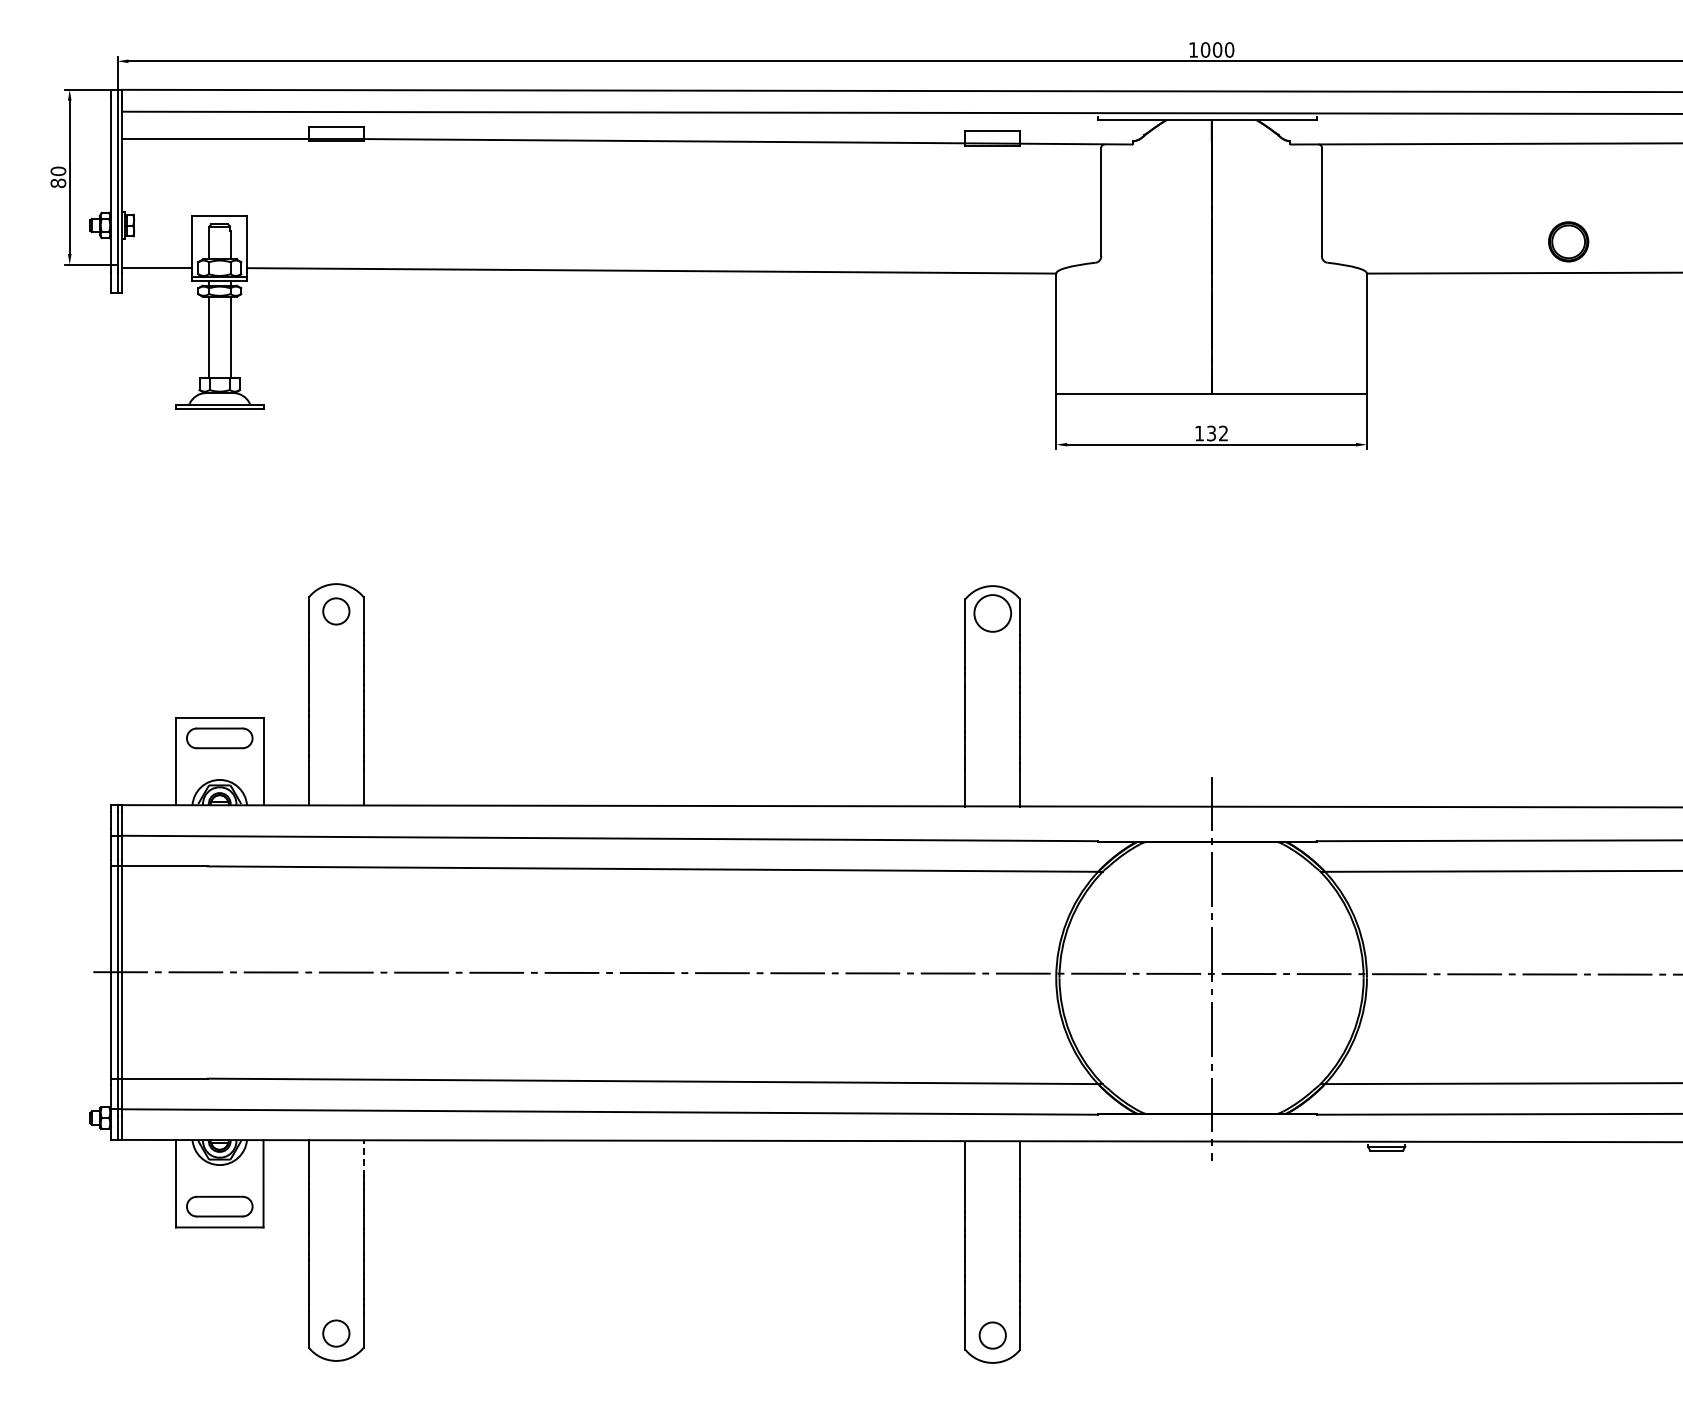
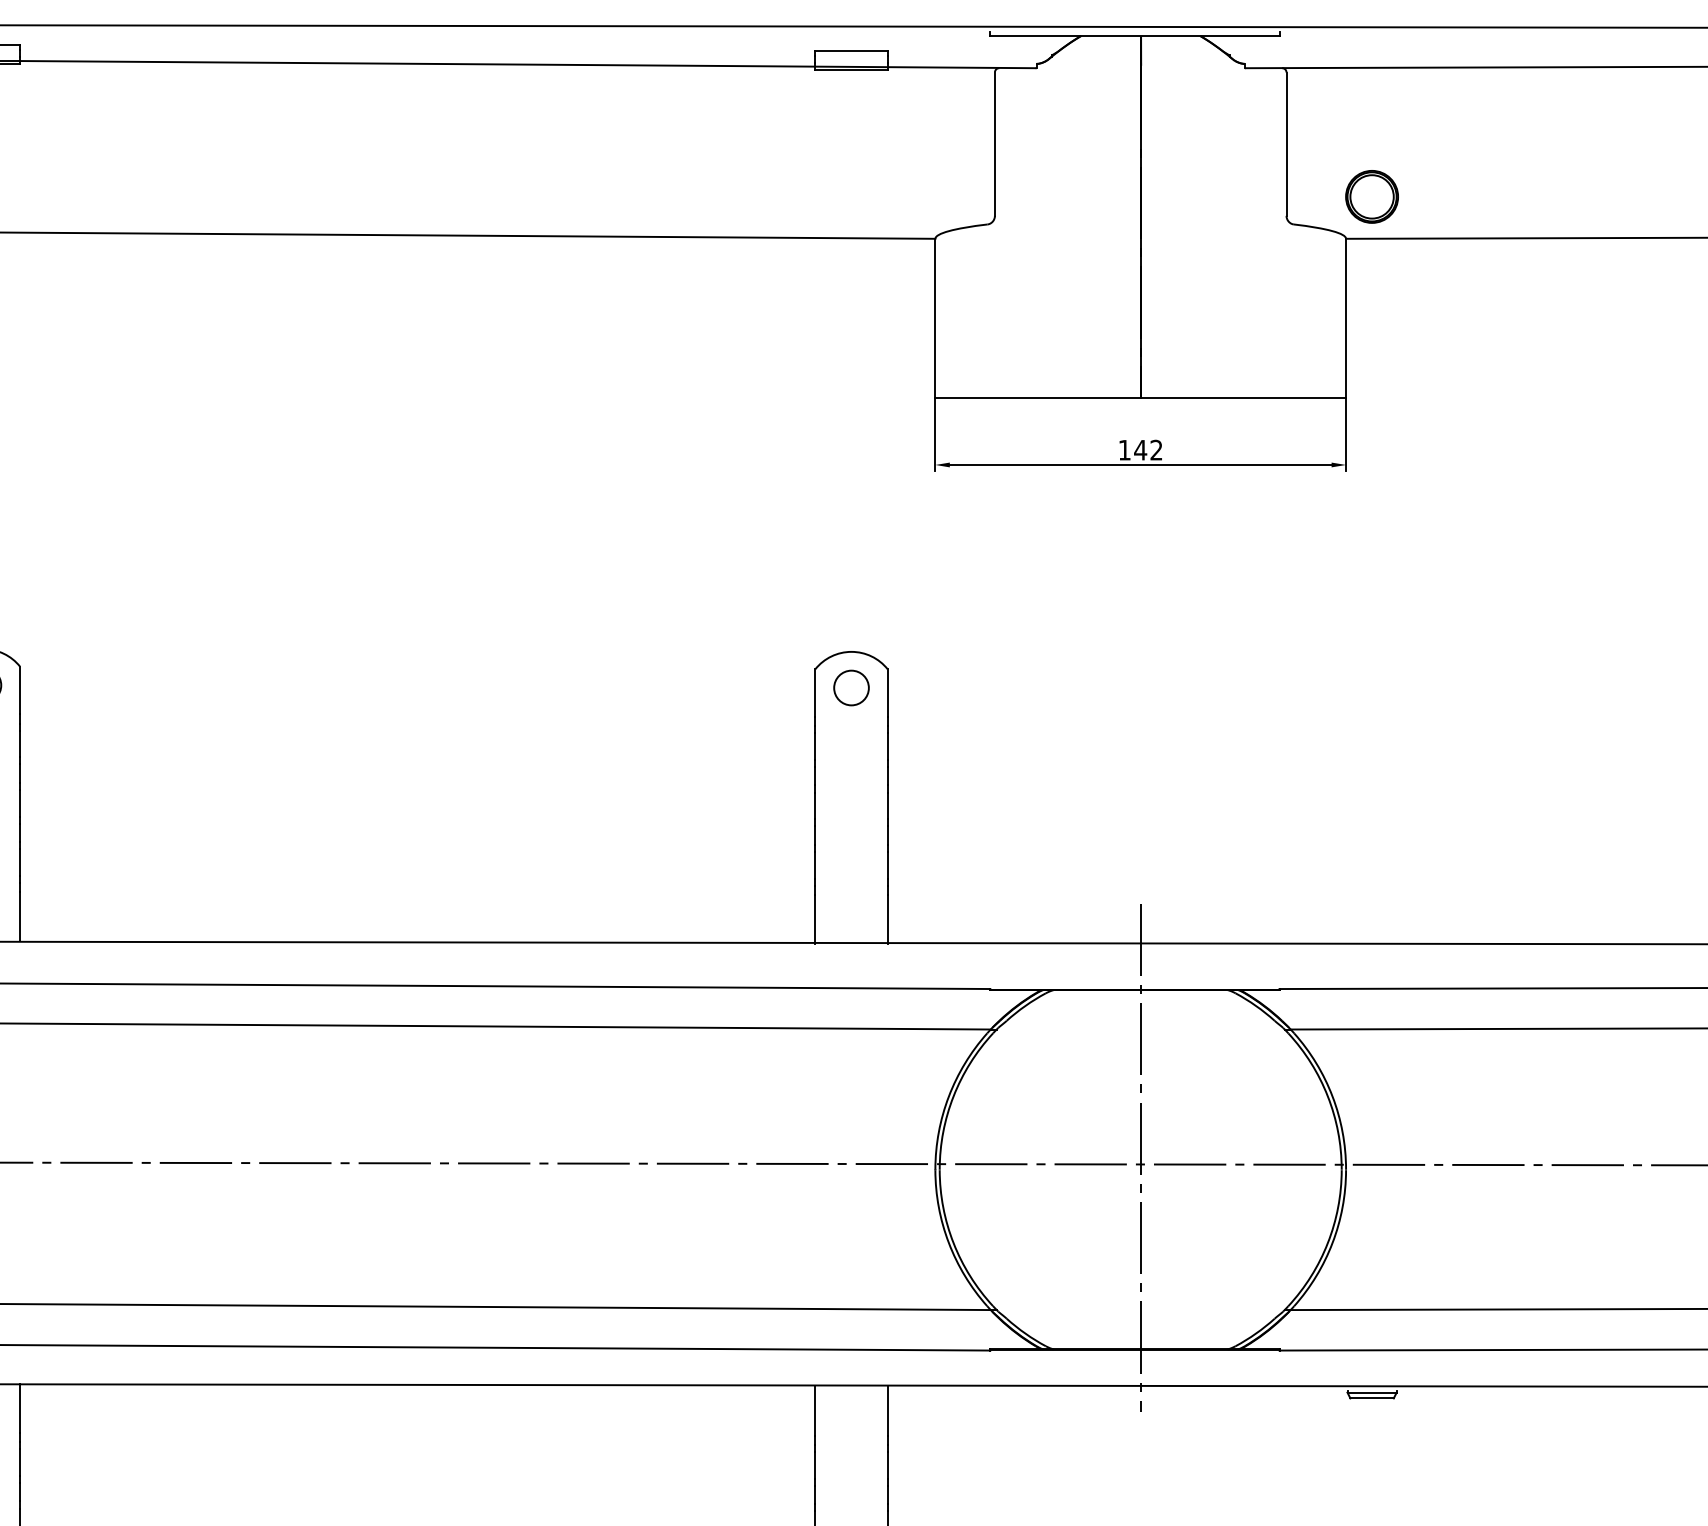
part: (1568, 241) -> (1371, 196), moved
text: (1211, 433) -> (1140, 450), 132 -> 142
circle: (992, 613) -> (851, 688), size x0.71
line: (363, 1158) -> (19, 1408), dashed -> solid

